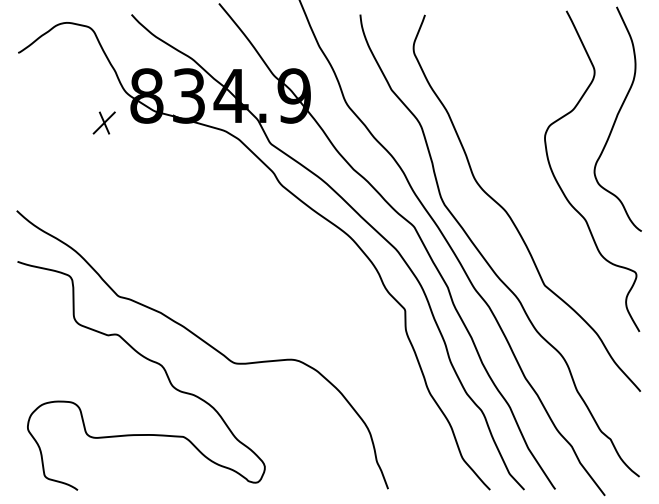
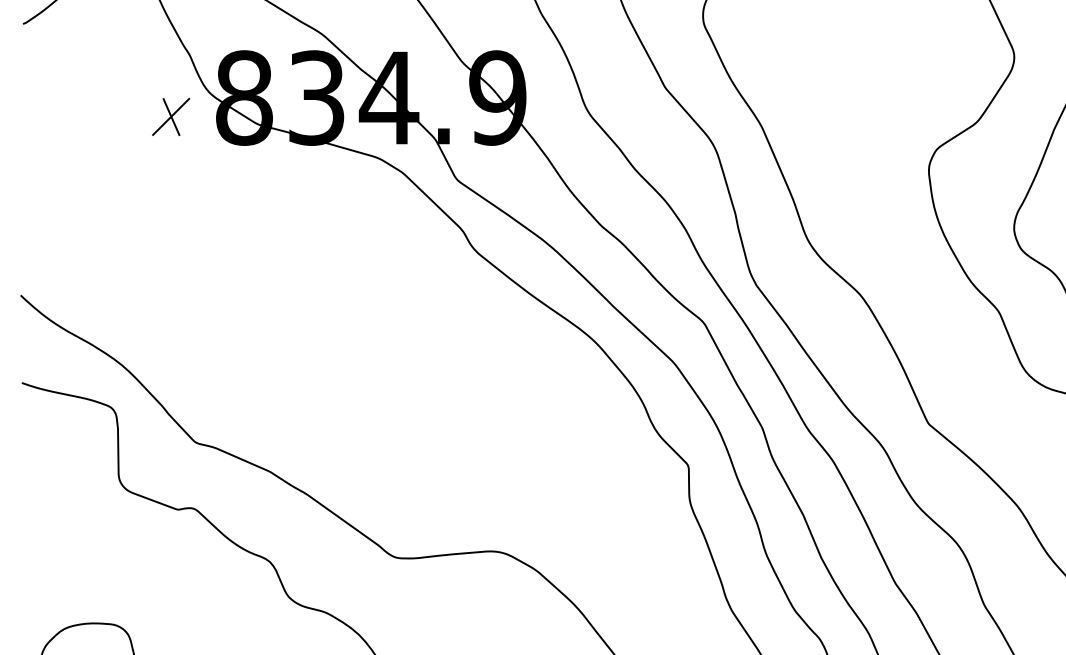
part: (103, 122) -> (169, 116), moved

